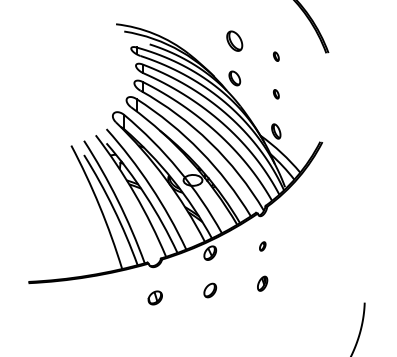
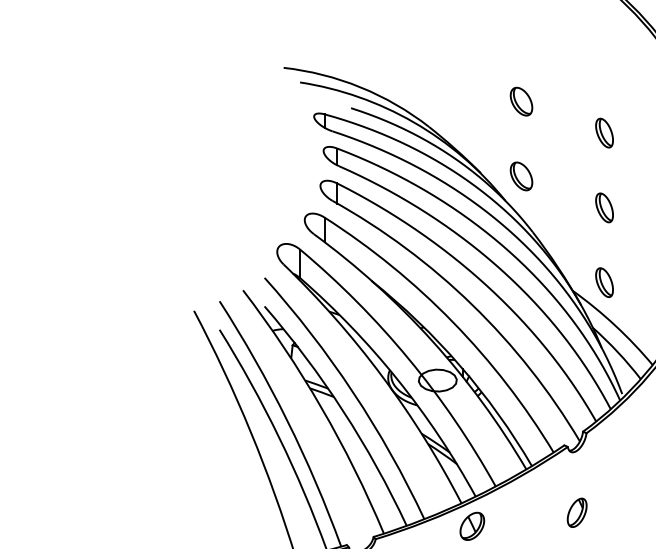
part: (234, 40) -> (520, 100), size x0.71
part: (276, 56) -> (605, 132), size x1.67
part: (276, 94) -> (605, 208), size x1.67
part: (262, 246) -> (576, 512), size x1.67

